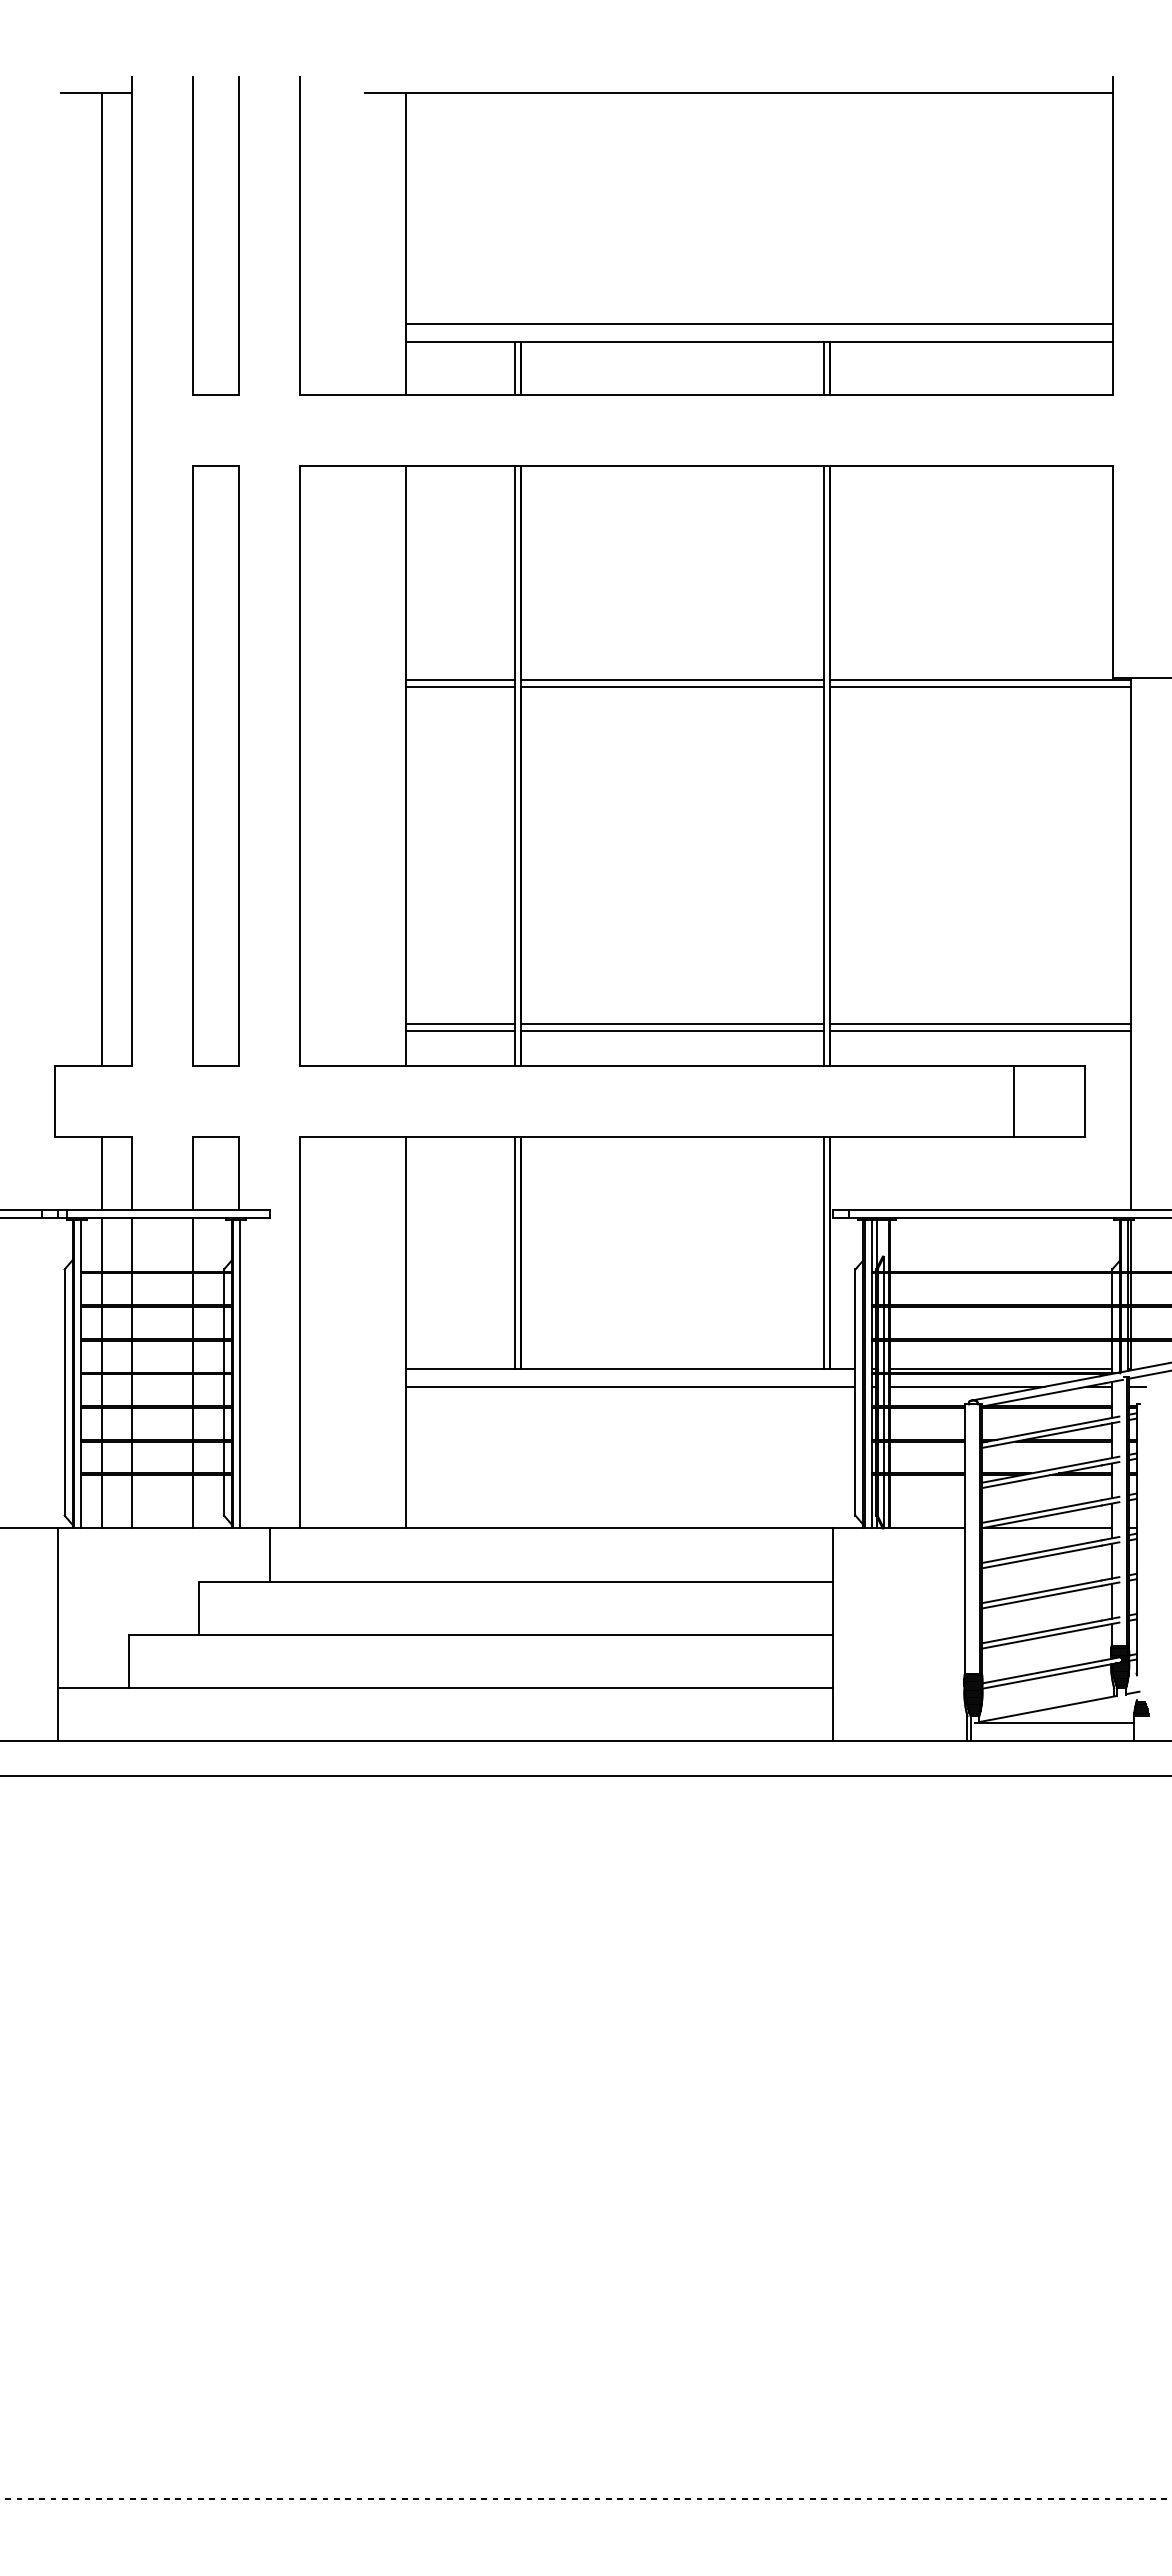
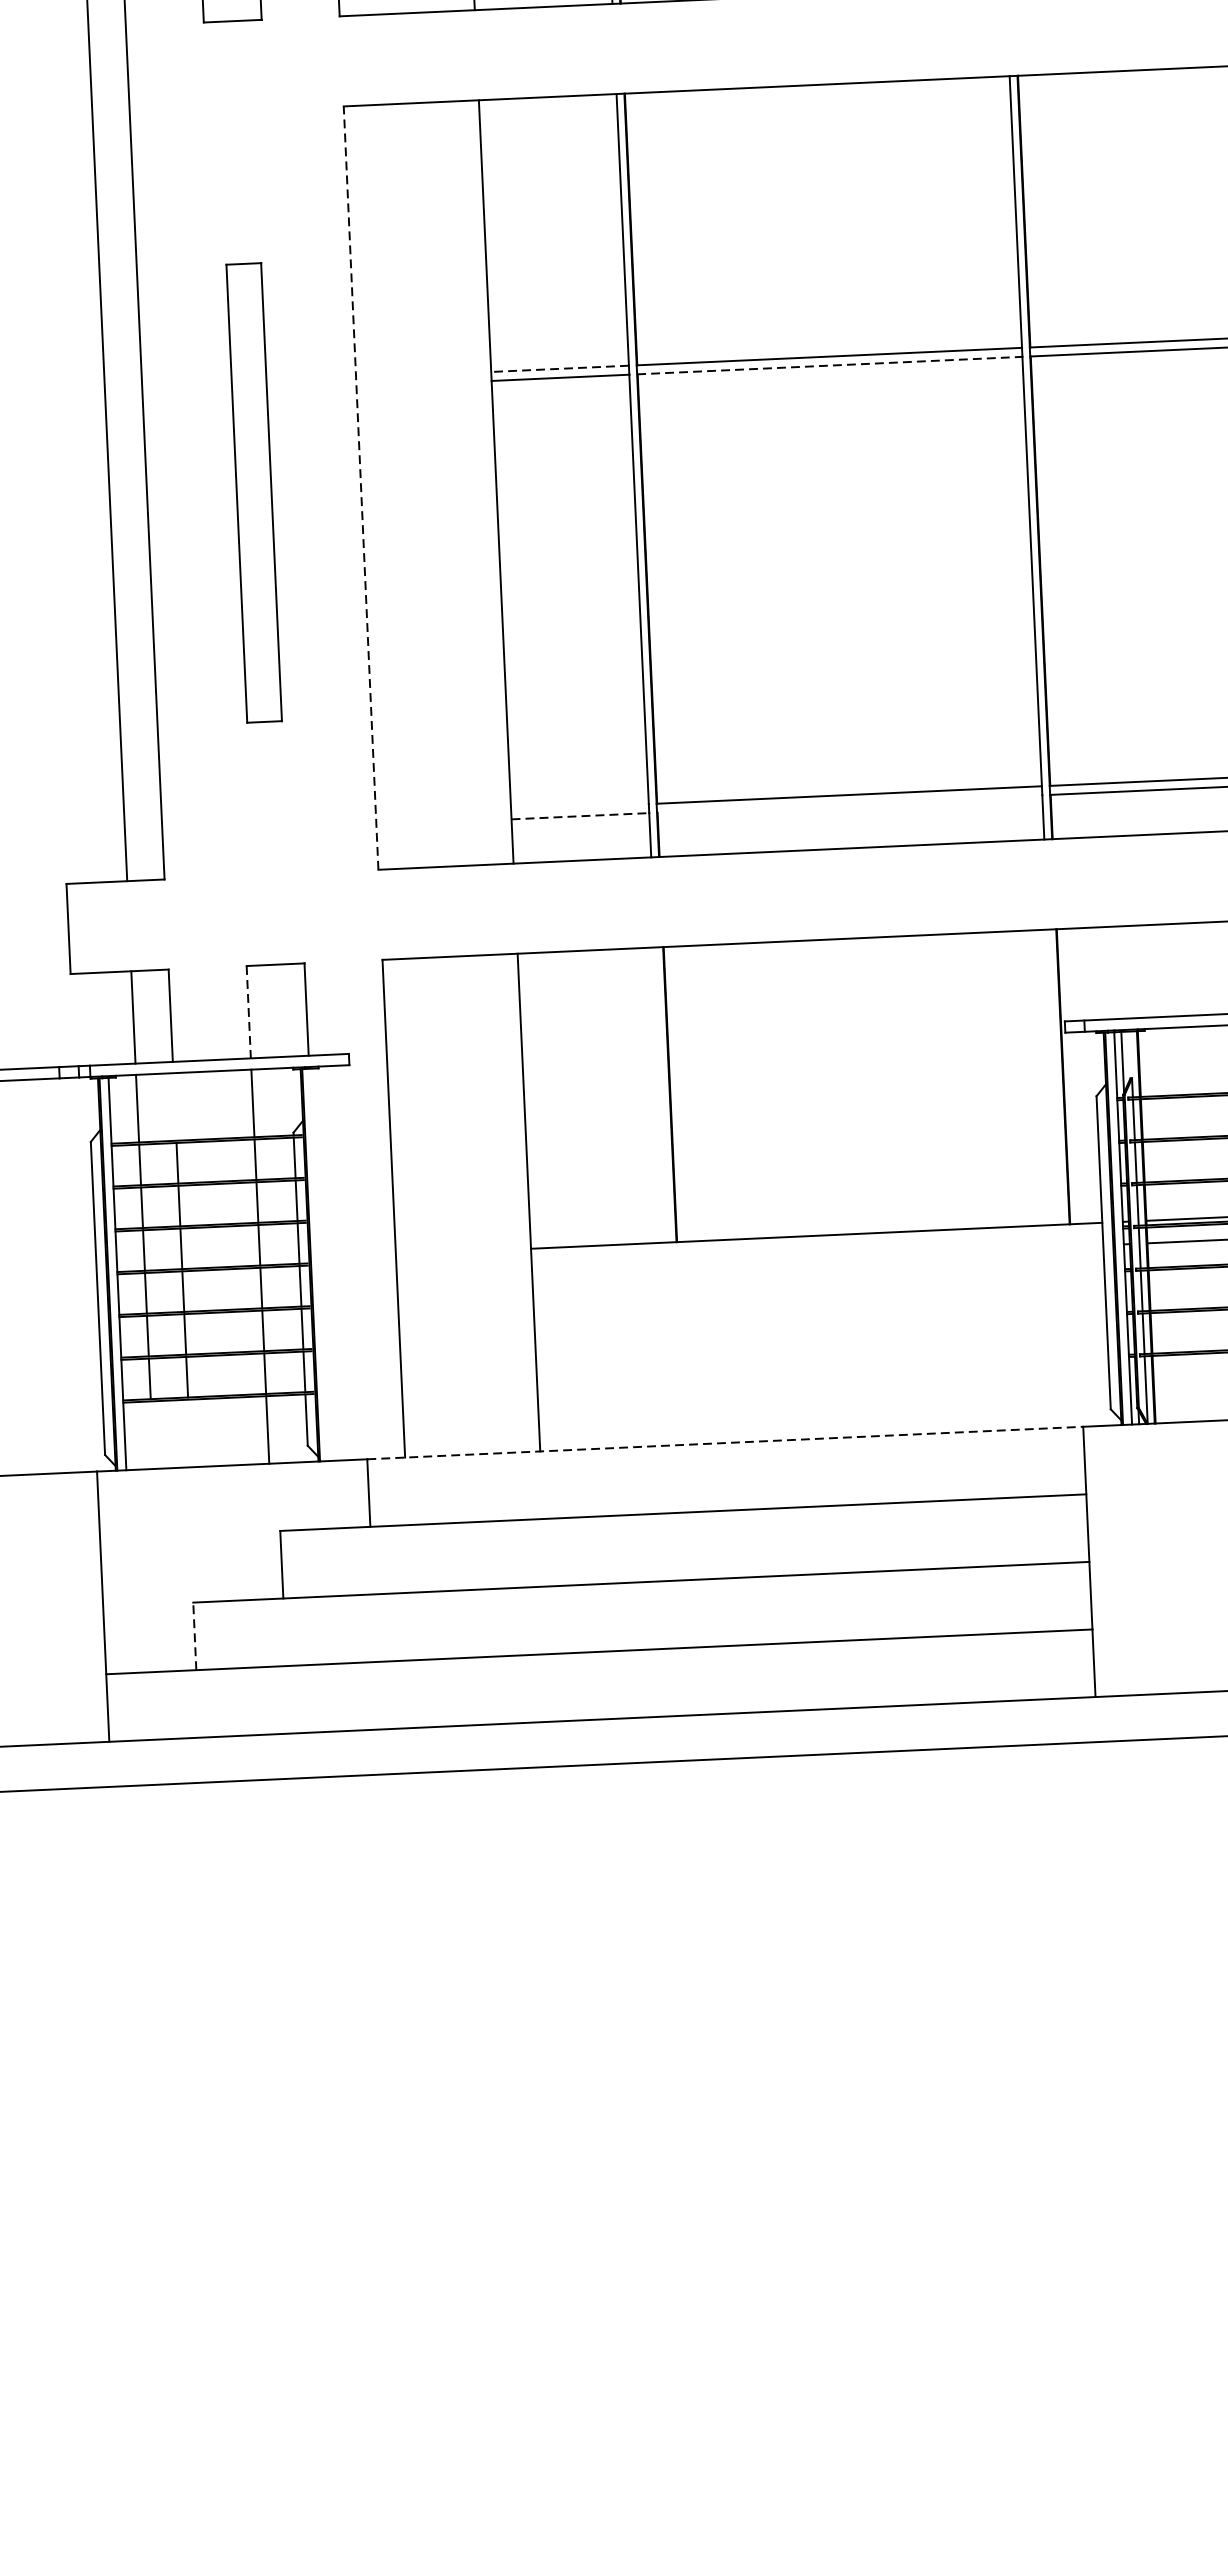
line: (459, 679) -> (558, 368), solid -> dashed
line: (672, 686) -> (830, 365), solid -> dashed
part: (215, 765) -> (253, 492), size x0.6
line: (300, 765) -> (361, 487), solid -> dashed
line: (460, 1024) -> (580, 807), removed
line: (460, 1031) -> (580, 816), solid -> dashed
line: (671, 1031) -> (848, 804), removed
line: (193, 1173) -> (249, 1012), solid -> dashed
line: (131, 1244) -> (174, 1106), removed
line: (514, 1253) -> (662, 1095), removed
line: (823, 1253) -> (1054, 1077), removed
line: (240, 1373) -> (320, 1264), removed
line: (630, 1386) -> (817, 1258), removed
line: (102, 1501) -> (152, 1434), removed
line: (131, 1501) -> (189, 1433), removed
line: (552, 1528) -> (726, 1443), solid -> dashed
line: (128, 1661) -> (194, 1636), solid -> dashed

